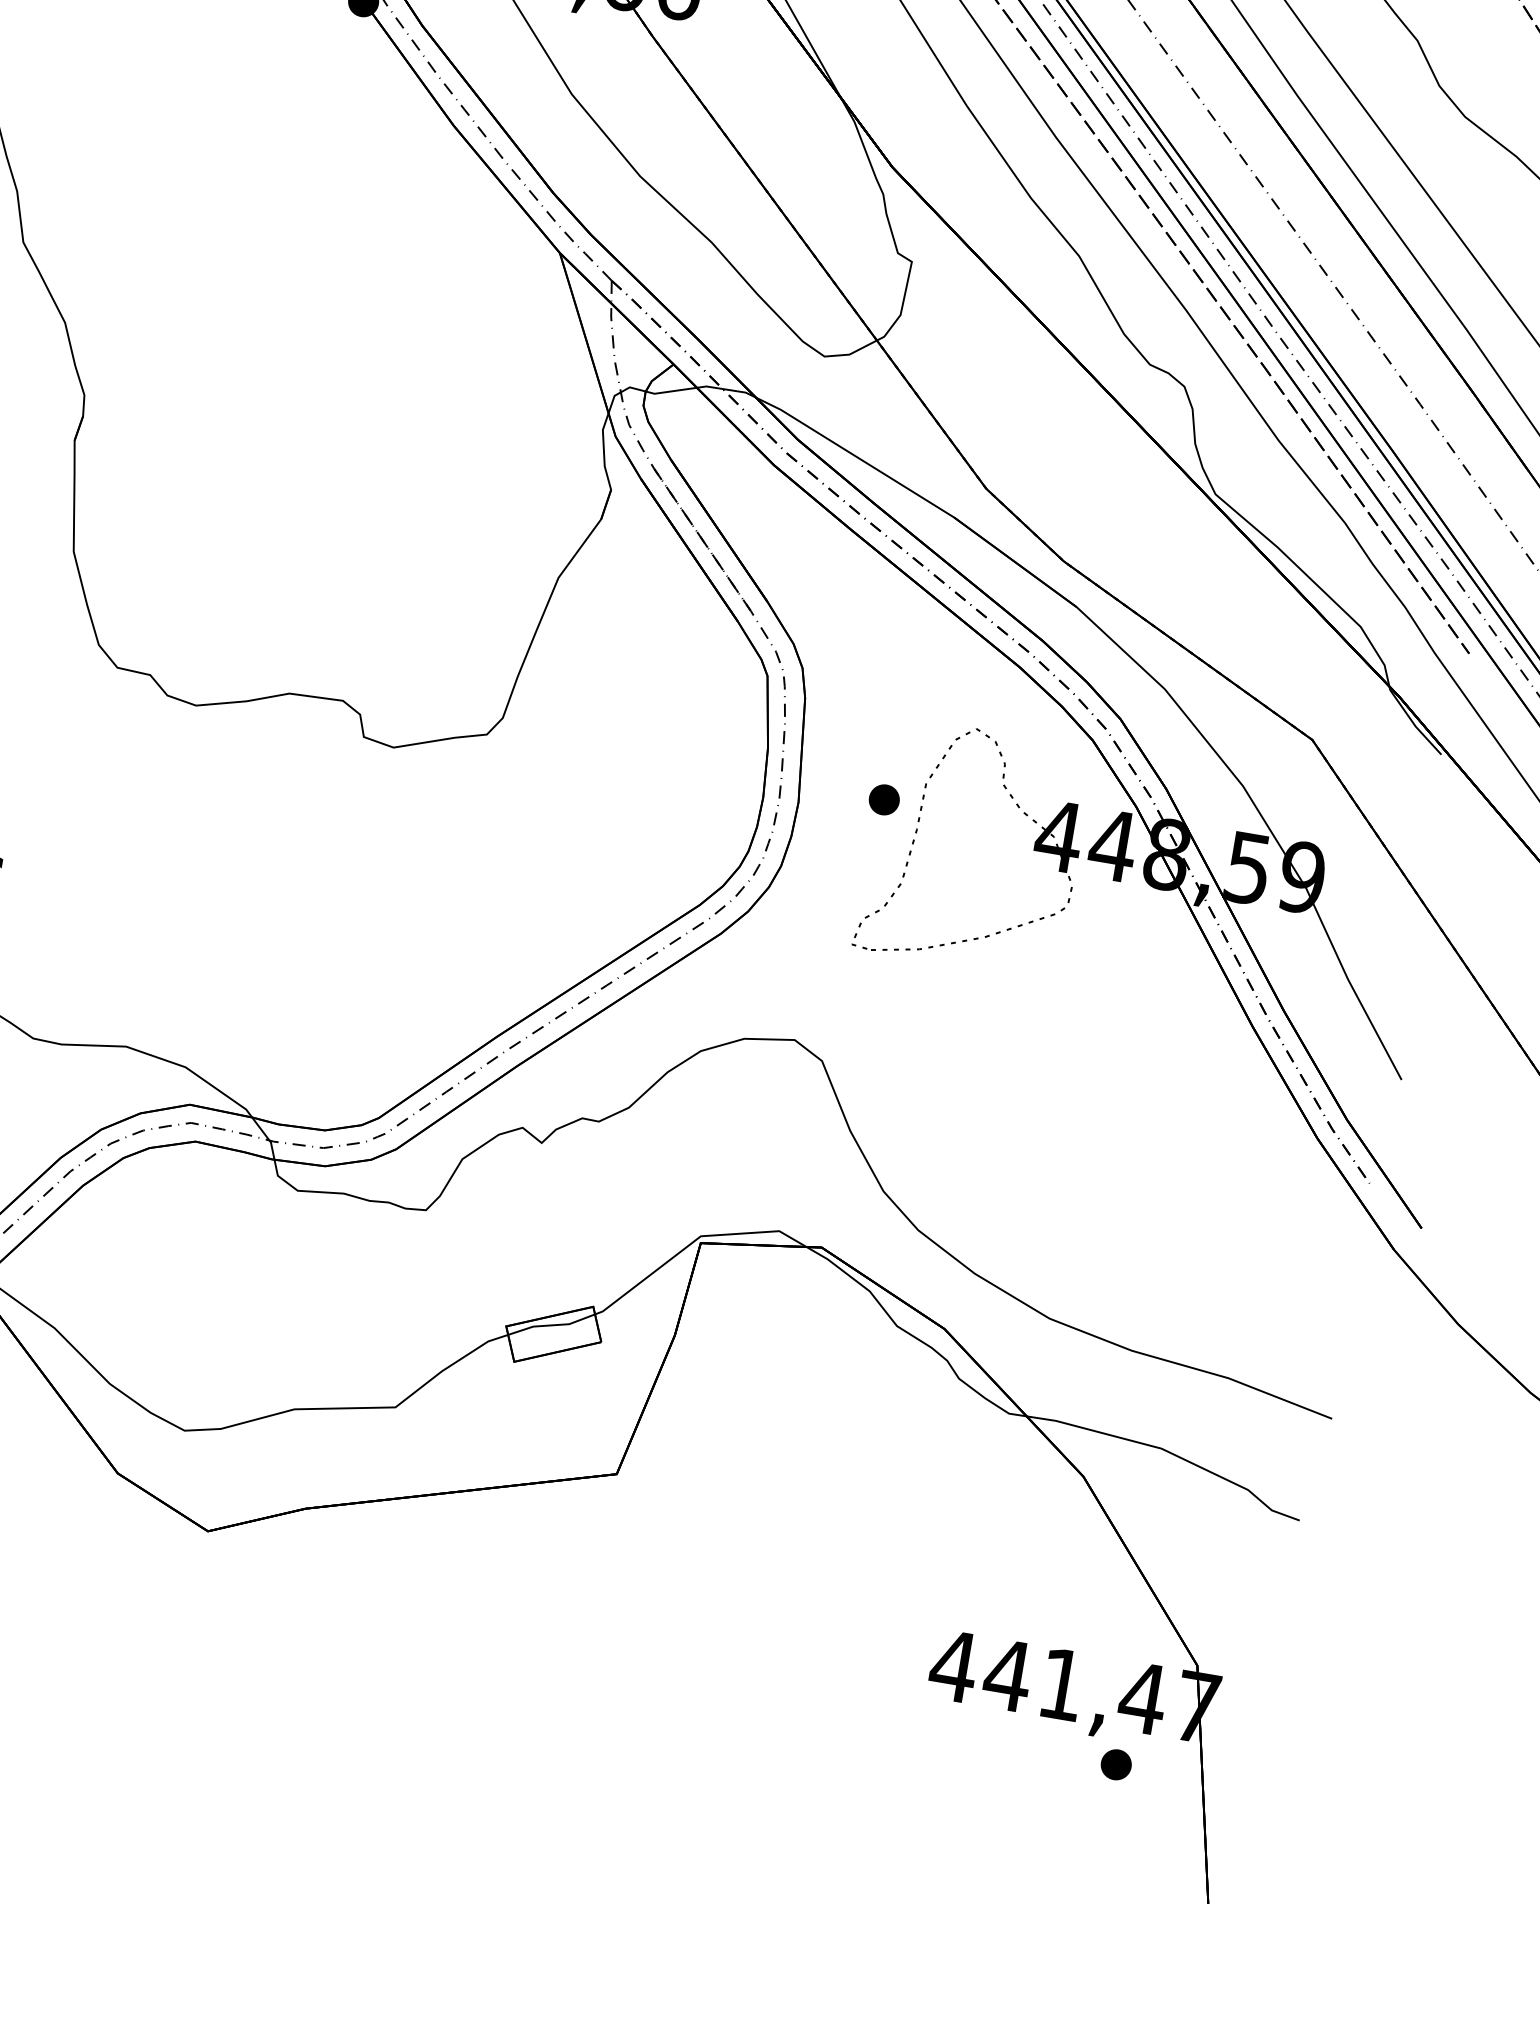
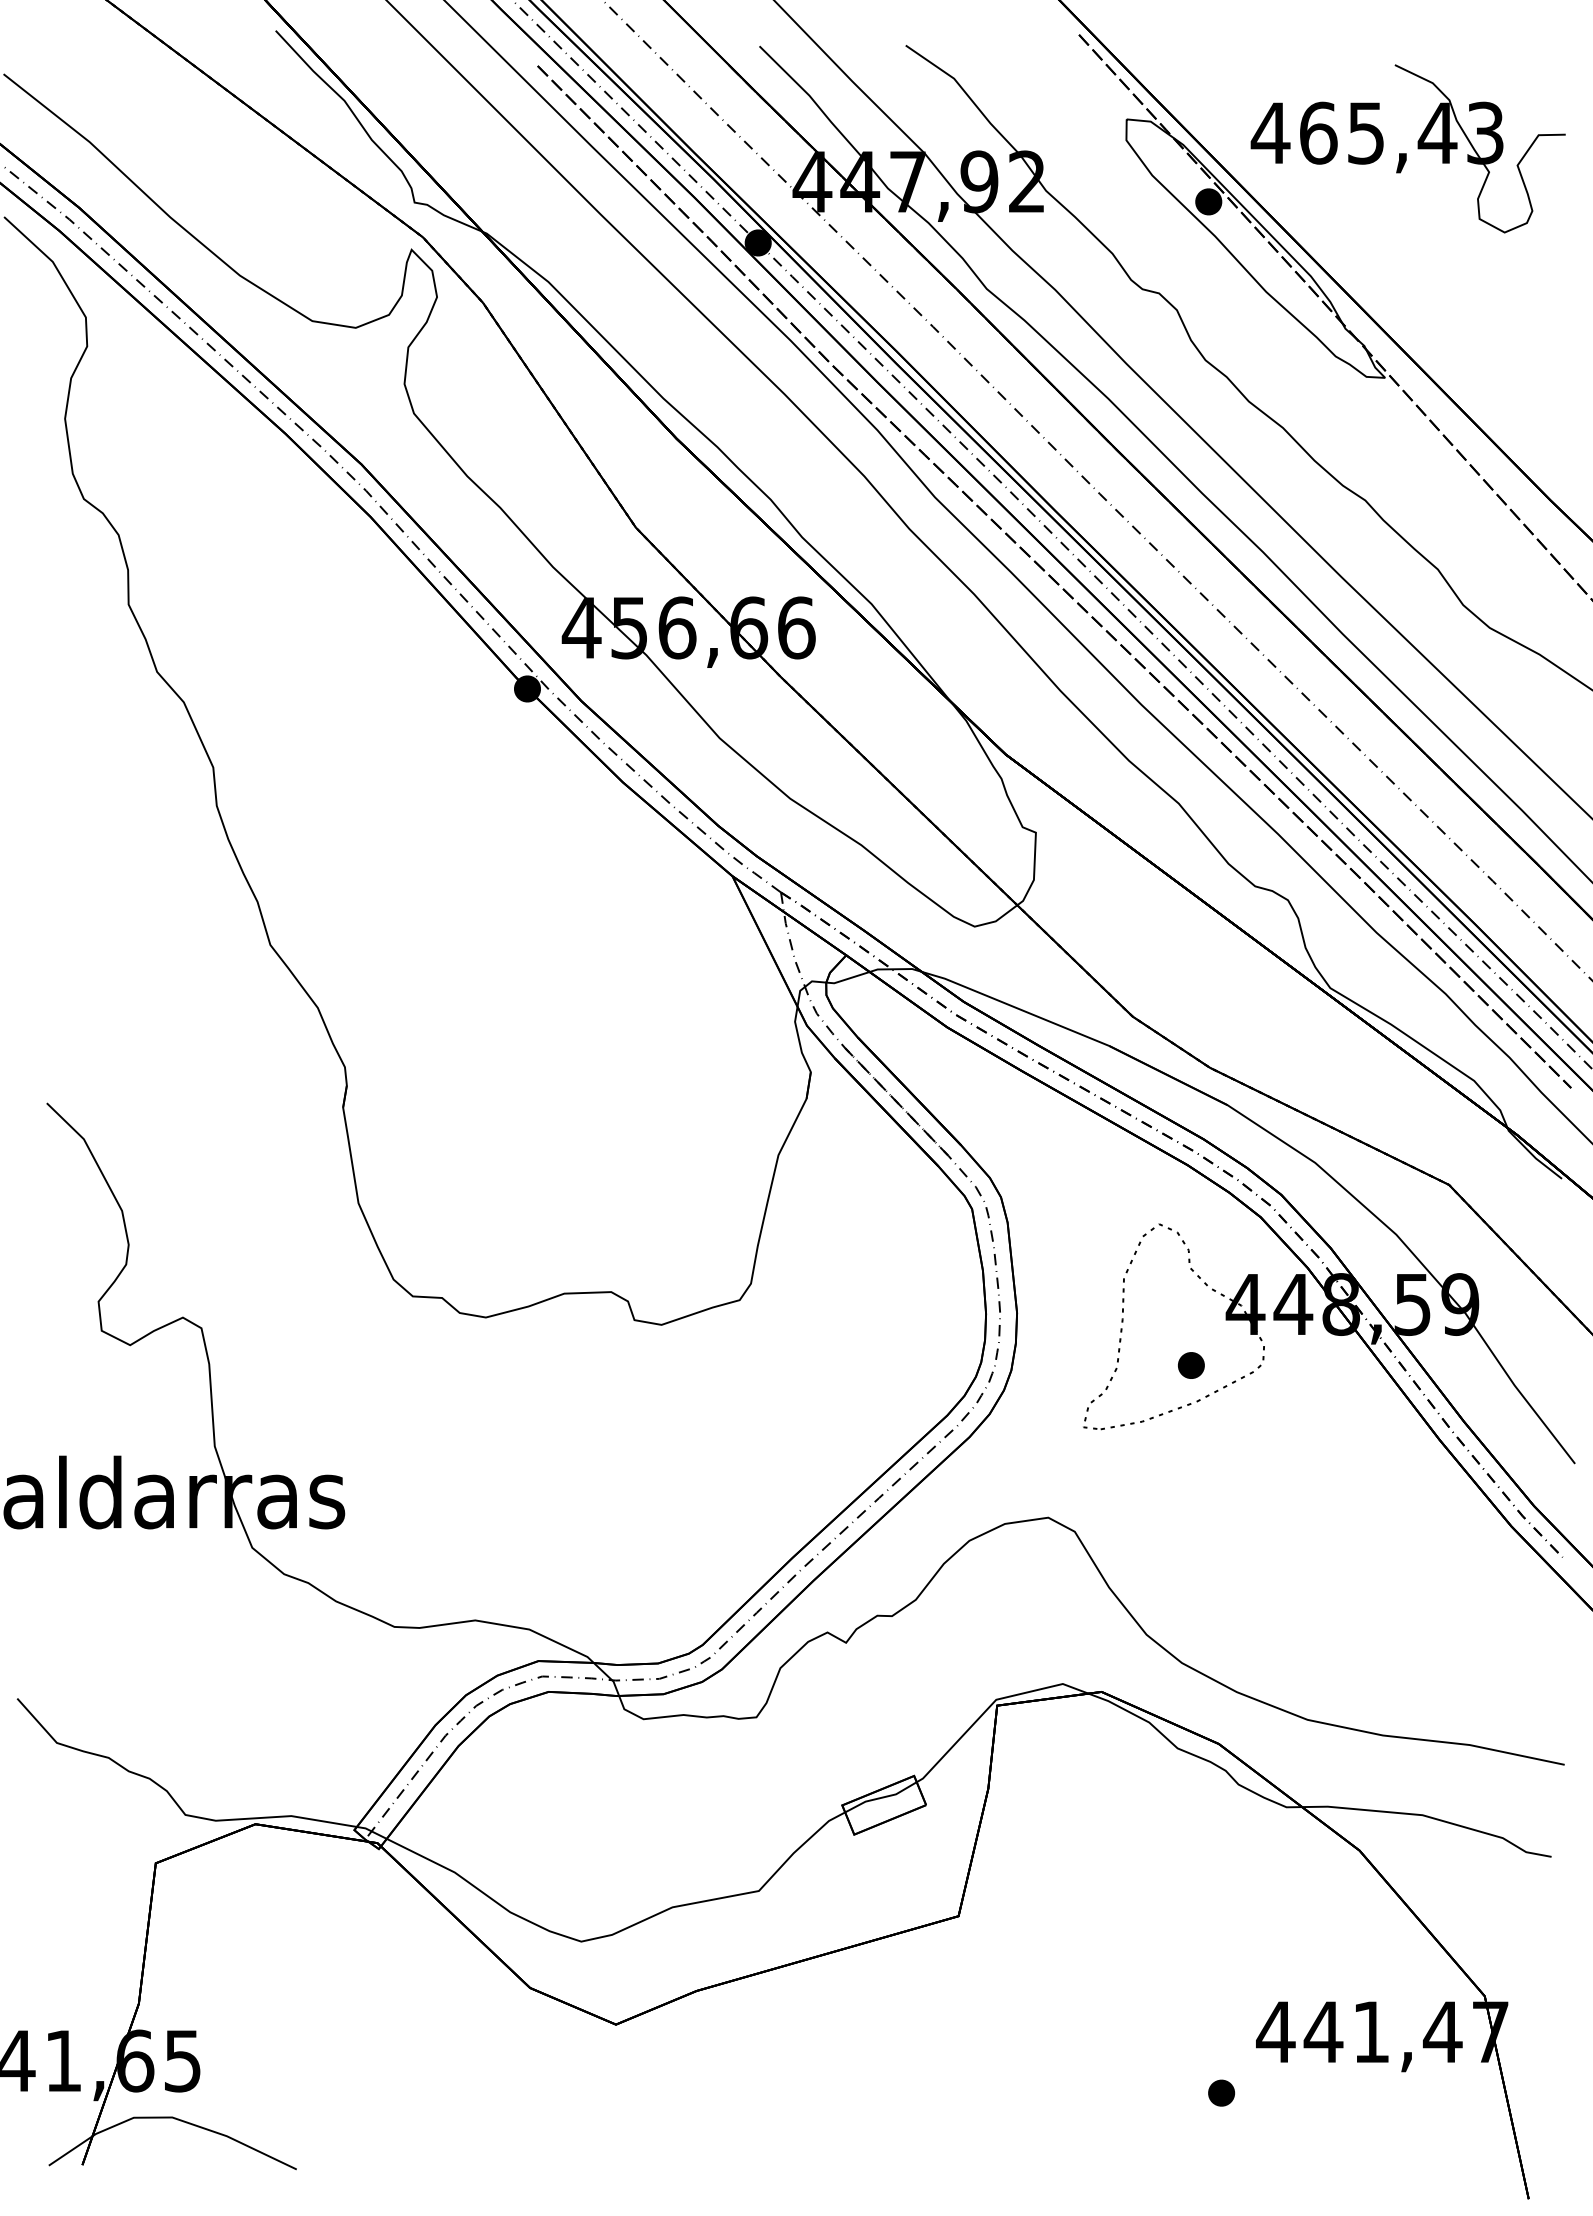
part: (884, 799) -> (1191, 1365), moved
part: (1116, 1764) -> (1221, 2092), moved

